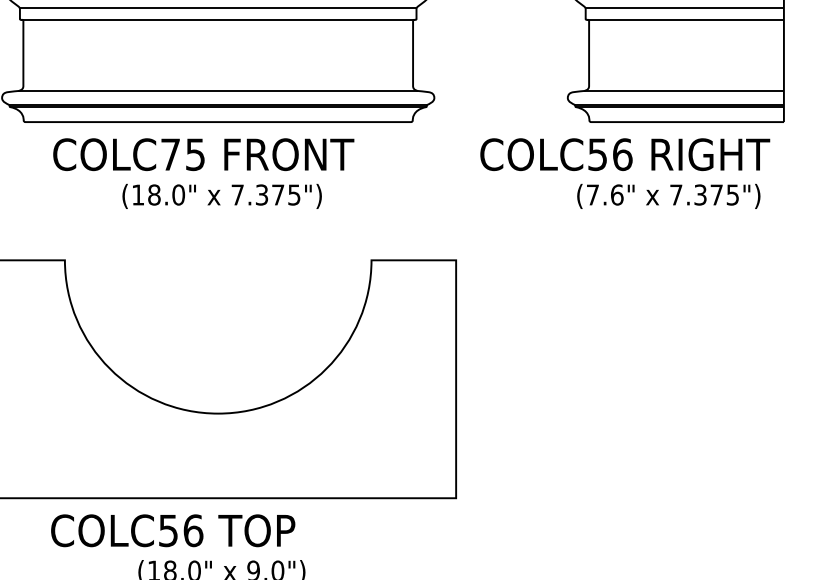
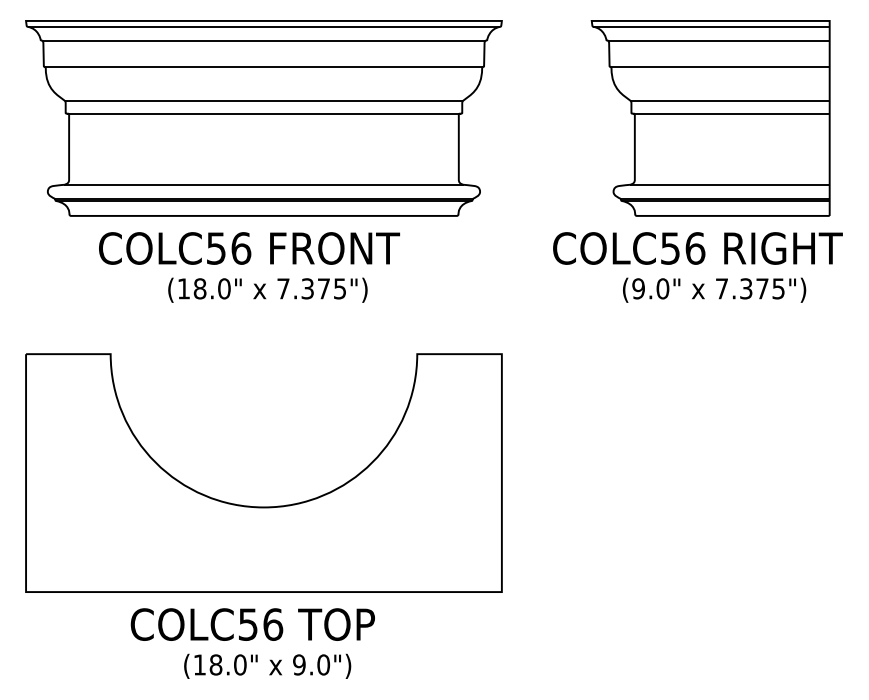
text: (183, 154) -> (229, 248), COLC75 -> COLC56
text: (624, 154) -> (697, 248), moved
text: (604, 194) -> (650, 288), (7.6" -> (9.0"
text: (172, 530) -> (252, 624), moved

